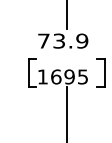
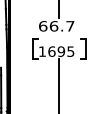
text: (62, 41) -> (56, 26), 73.9 -> 66.7

